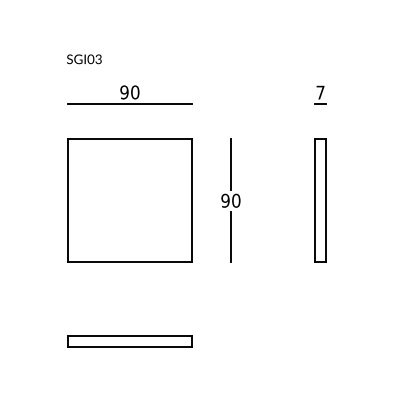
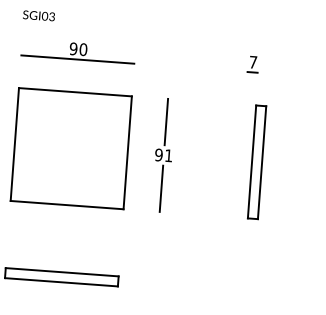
text: (236, 200) -> (169, 155), 90 -> 91
part: (320, 200) -> (257, 162), moved

